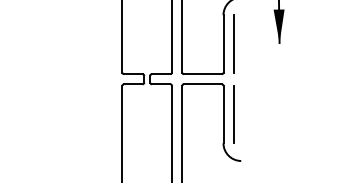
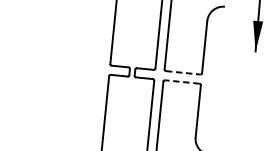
line: (233, 43) -> (213, 47), removed
line: (202, 74) -> (182, 73), solid -> dashed
line: (202, 84) -> (181, 82), solid -> dashed
line: (233, 114) -> (207, 112), removed

